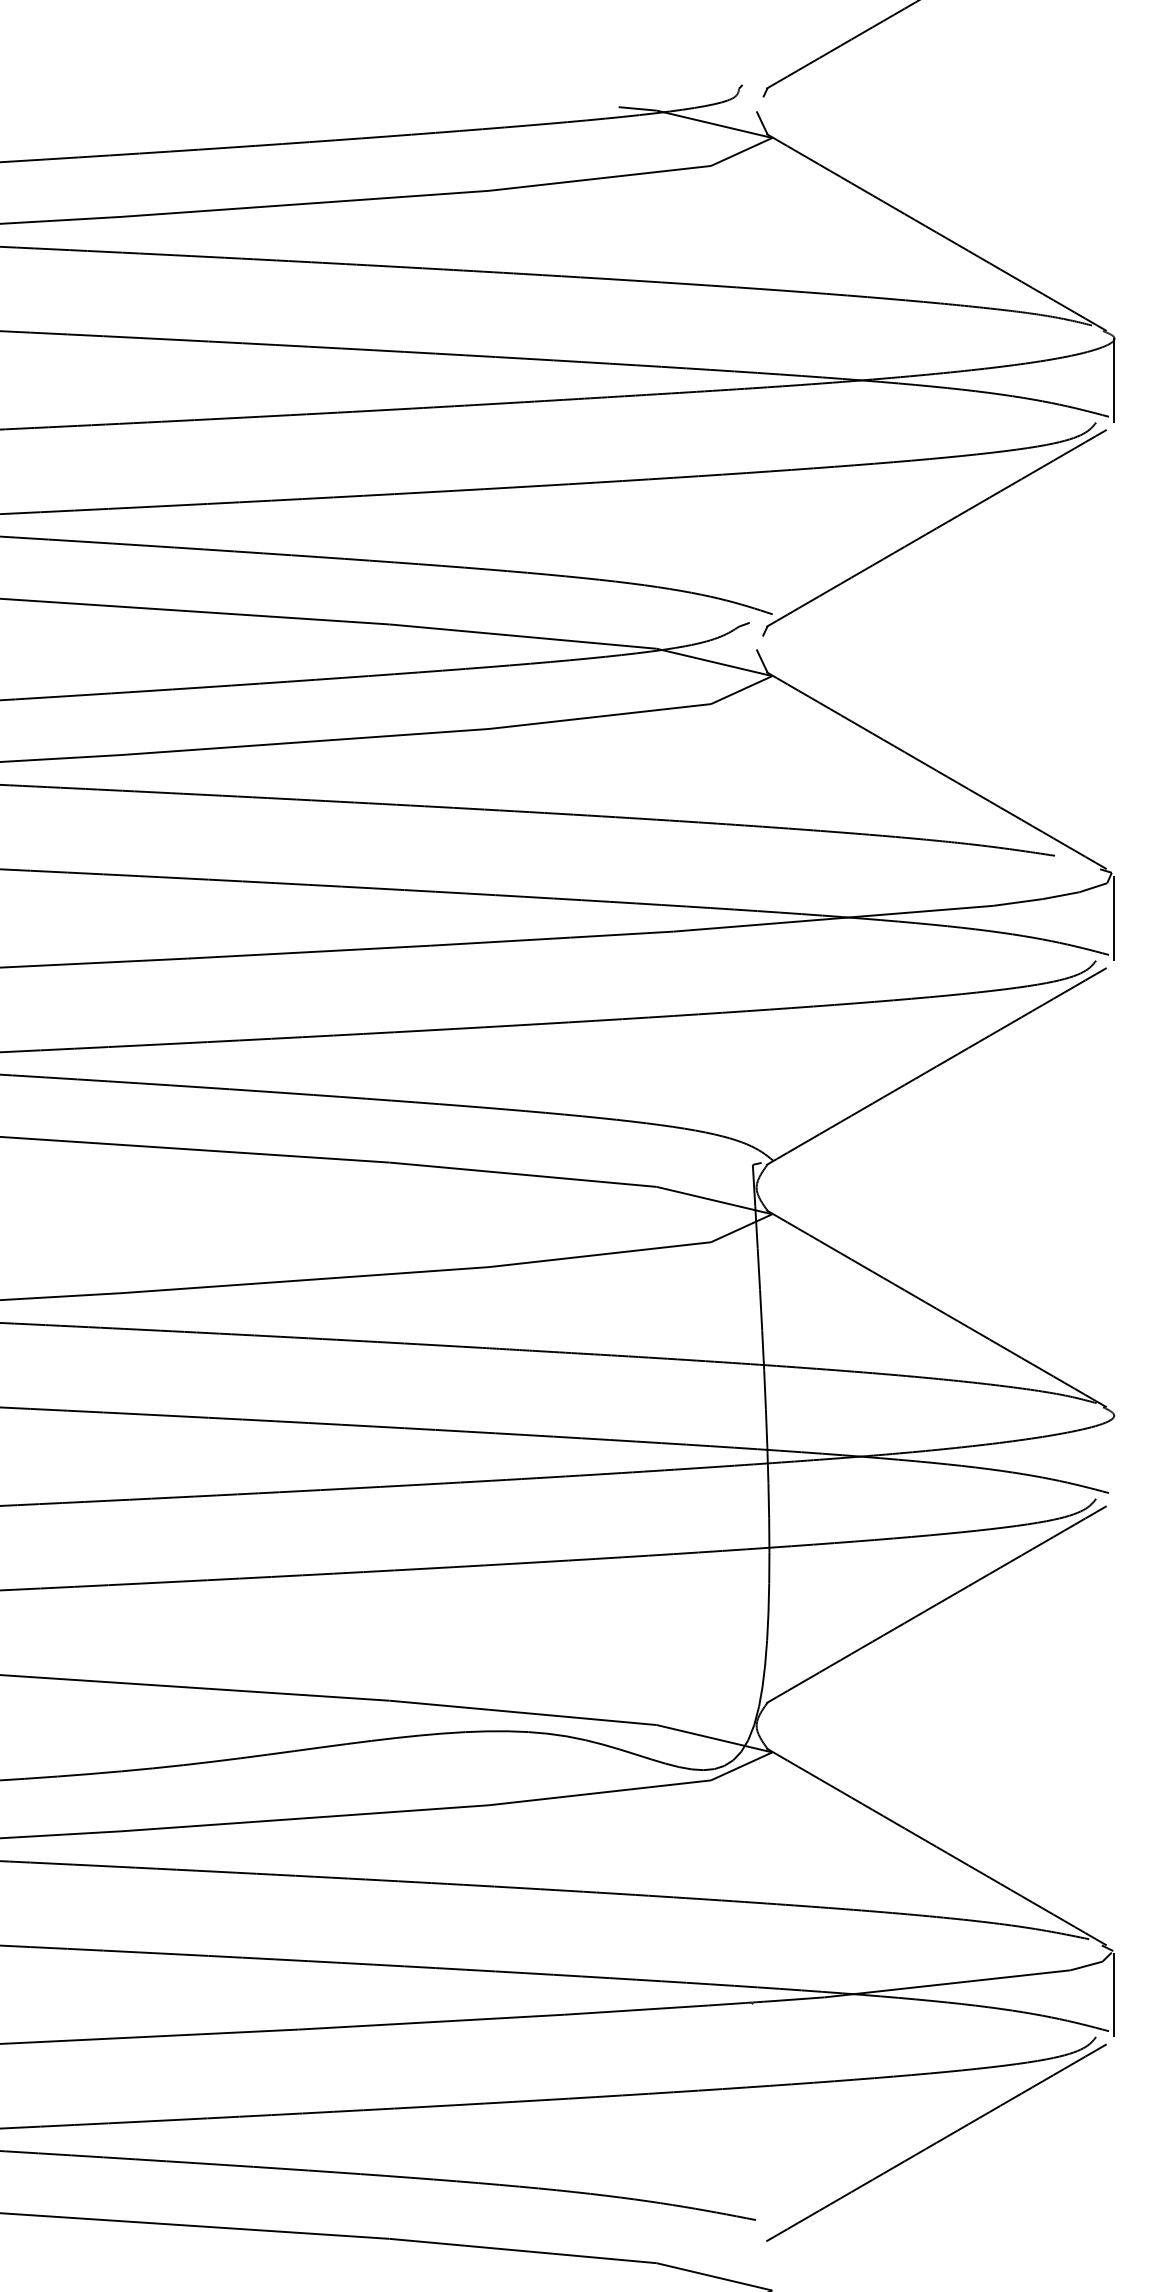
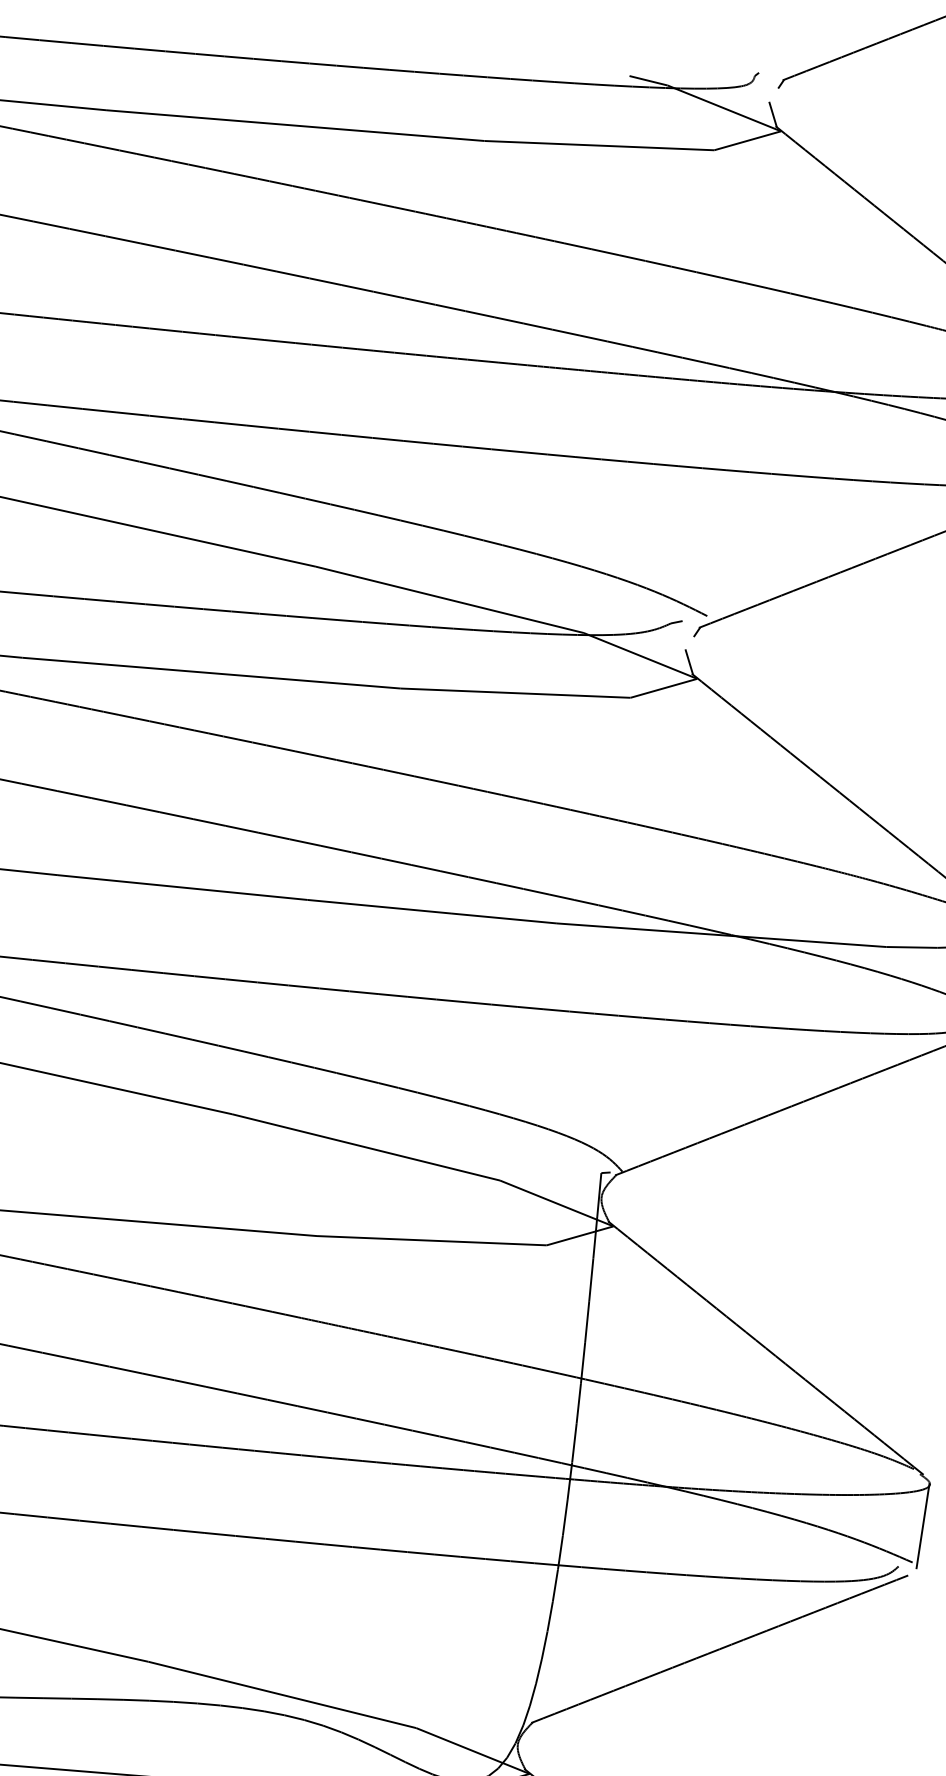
line: (1113, 1456) -> (922, 1525), added

